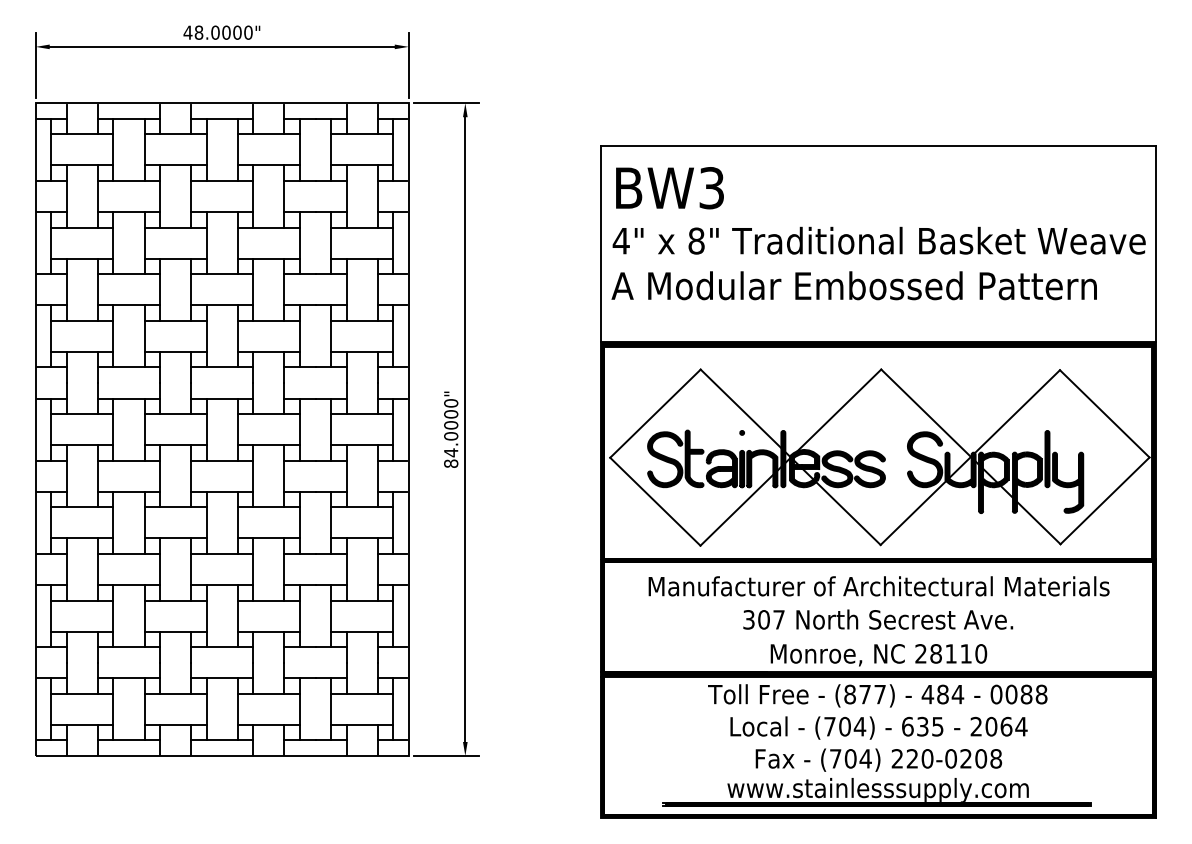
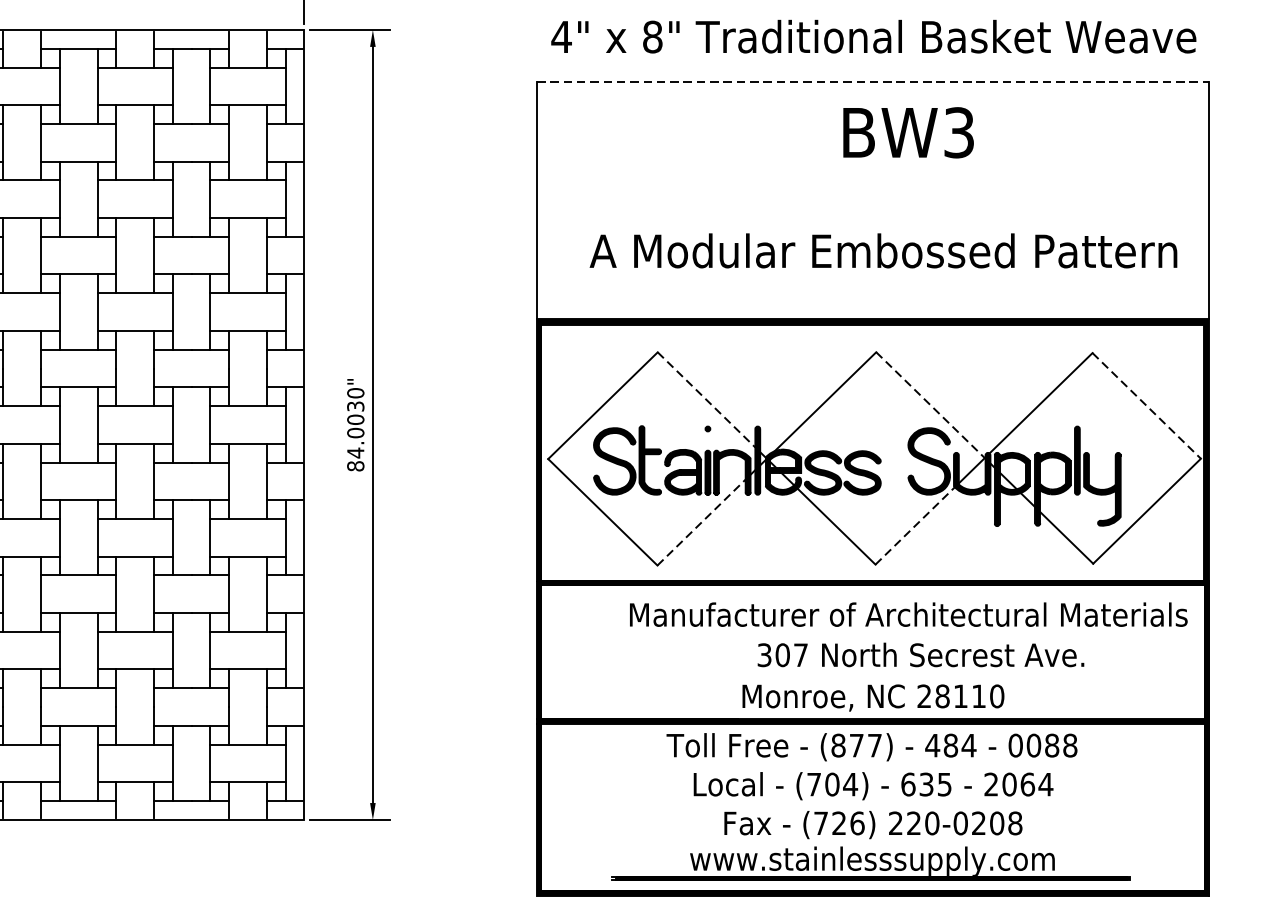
line: (878, 146) -> (872, 82), solid -> dashed
text: (669, 188) -> (908, 133), moved
text: (878, 240) -> (872, 36), moved
text: (853, 285) -> (882, 250), moved
line: (741, 409) -> (707, 400), solid -> dashed
line: (926, 413) -> (930, 405), solid -> dashed
line: (1104, 413) -> (1146, 405), solid -> dashed
text: (451, 414) -> (356, 406), 84.0000" -> 84.0030"
line: (736, 510) -> (701, 522), solid -> dashed
line: (913, 513) -> (915, 526), solid -> dashed
text: (878, 586) -> (908, 614), moved
text: (878, 619) -> (921, 654), moved
text: (857, 758) -> (847, 823), (704) -> (726)

